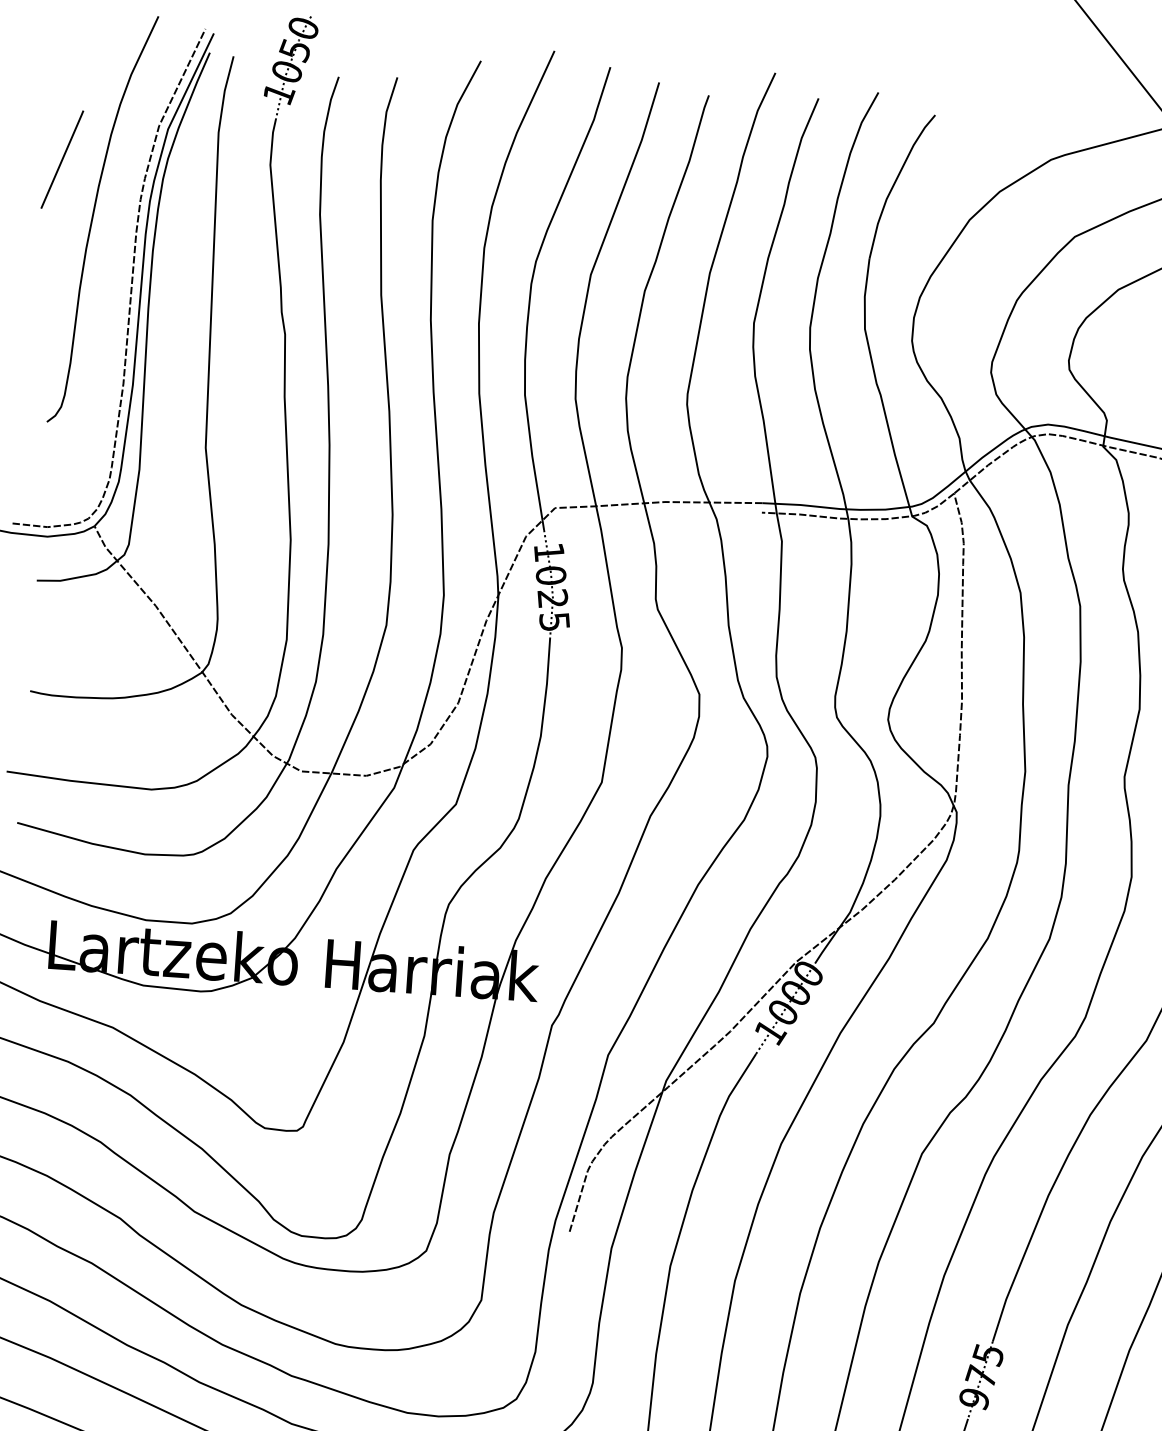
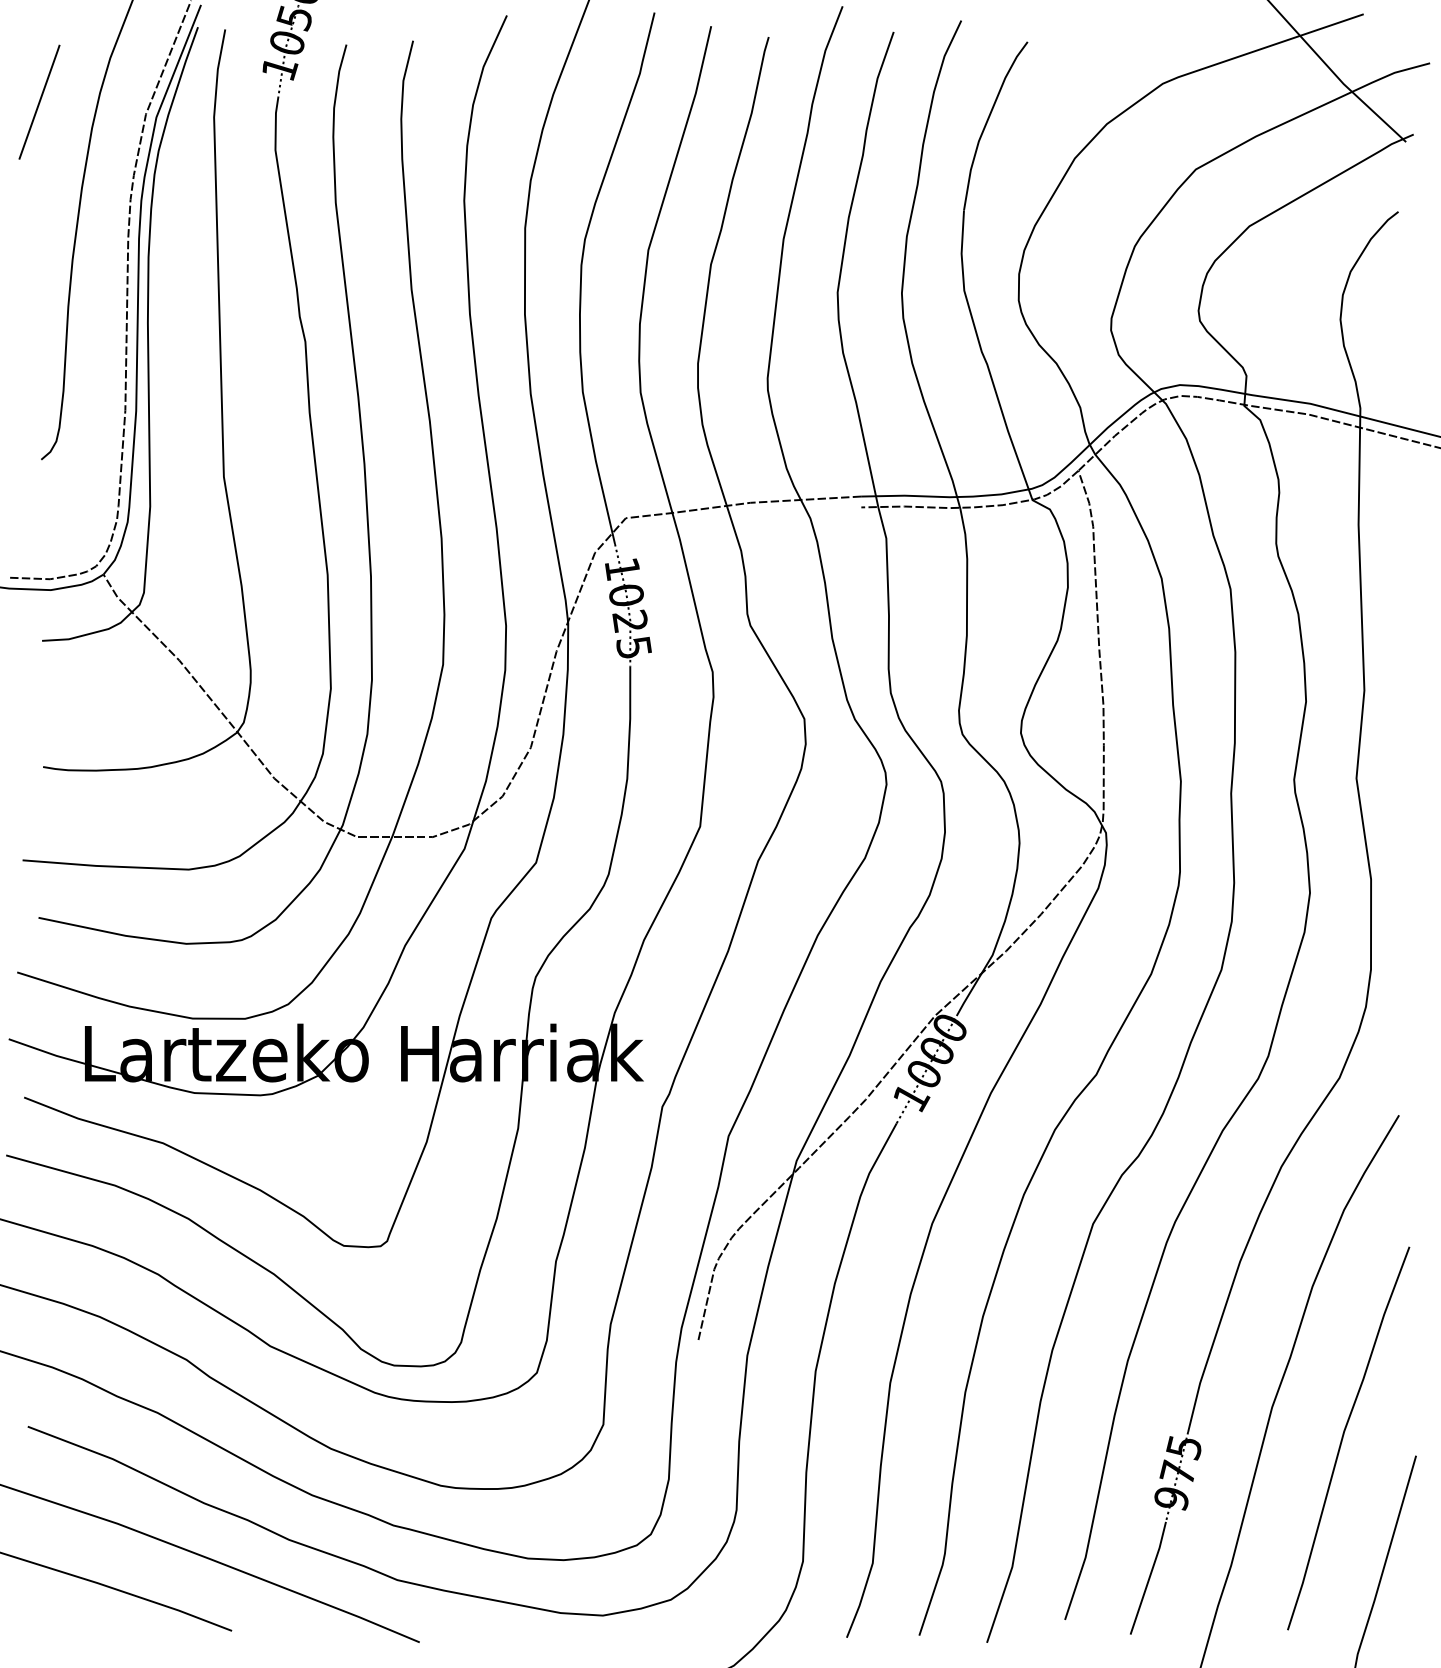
line: (62, 159) -> (39, 101), moved

